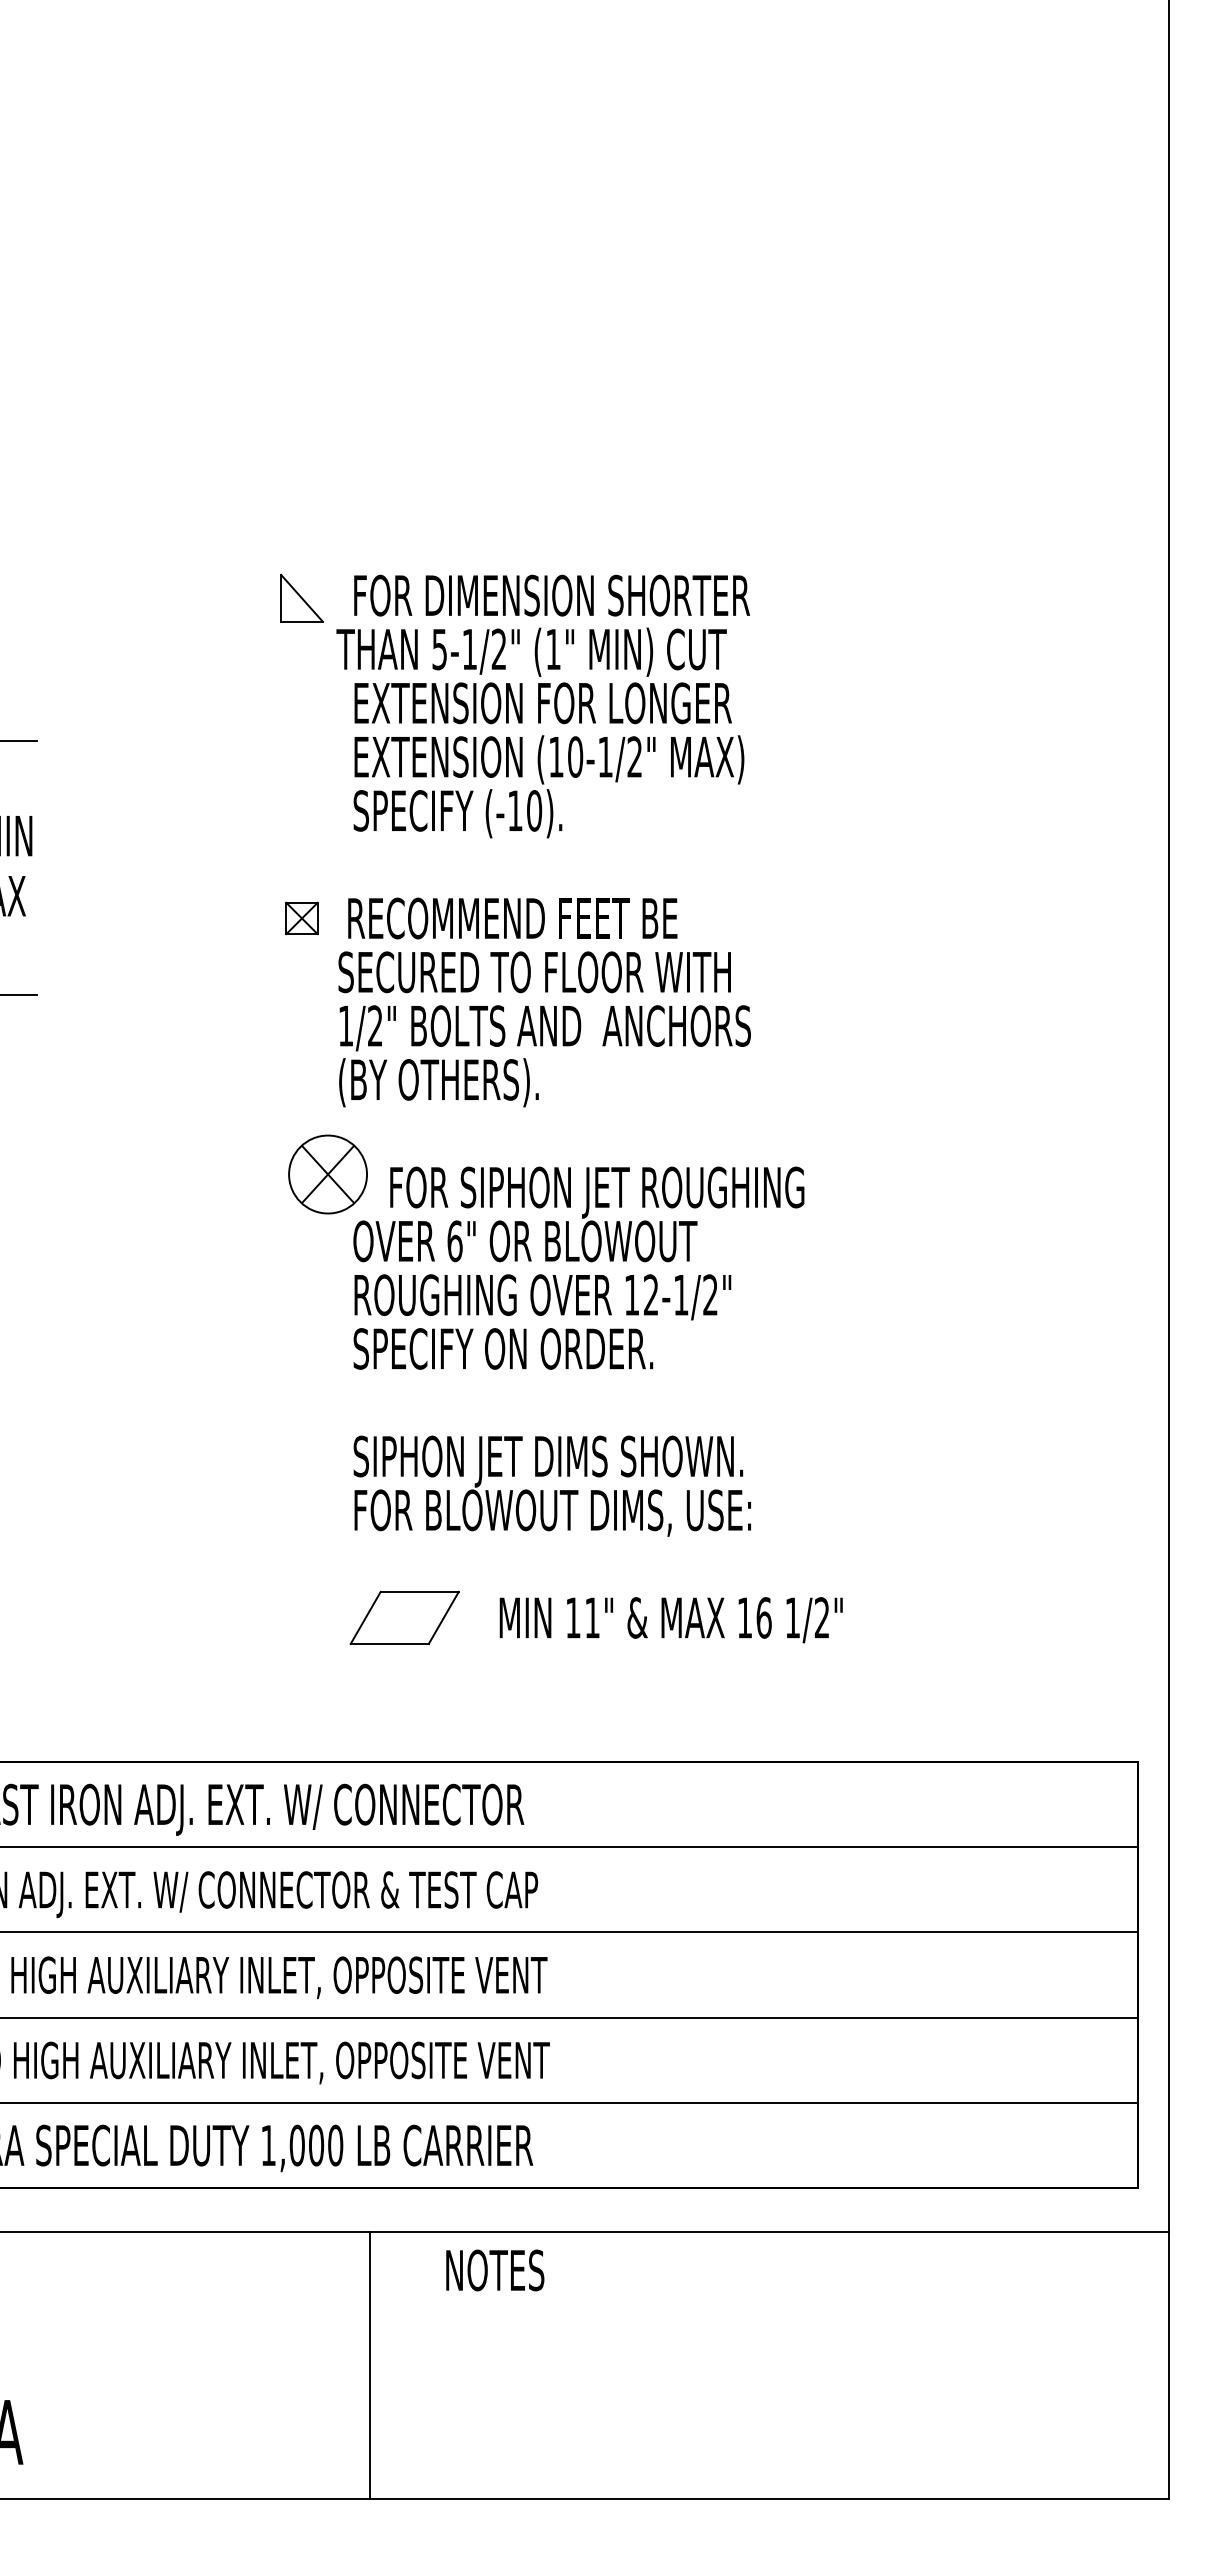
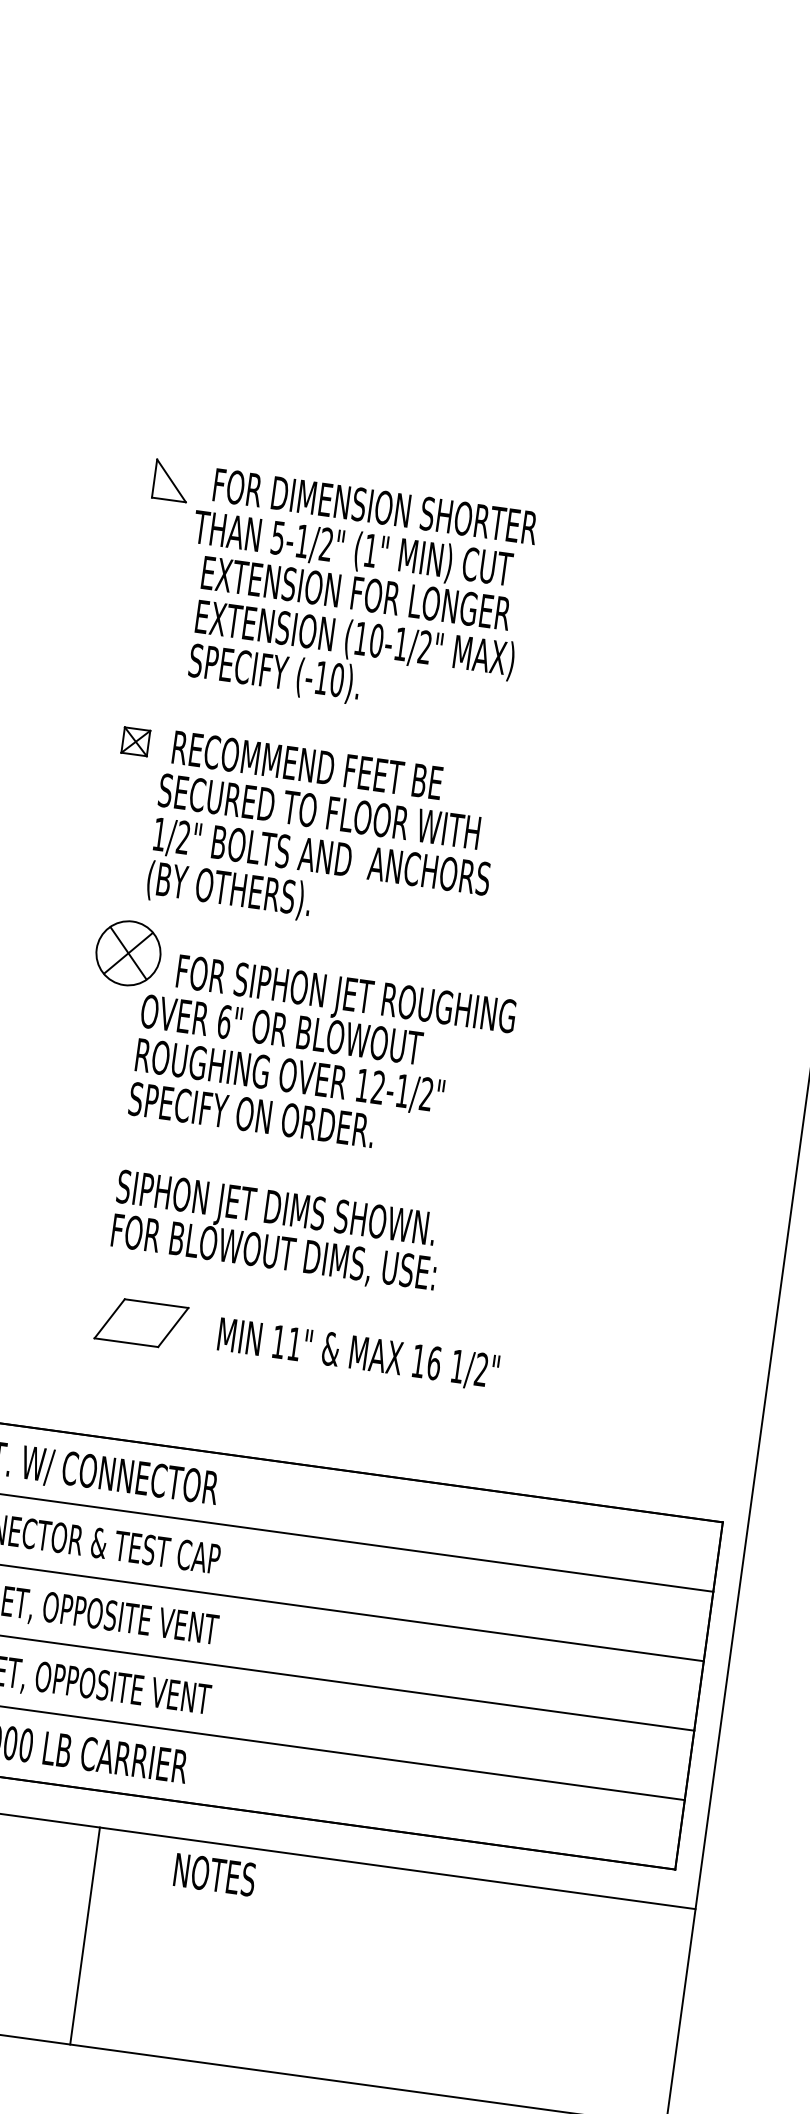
text: (495, 2270) -> (215, 1874), moved
line: (369, 2365) -> (84, 1935), moved

